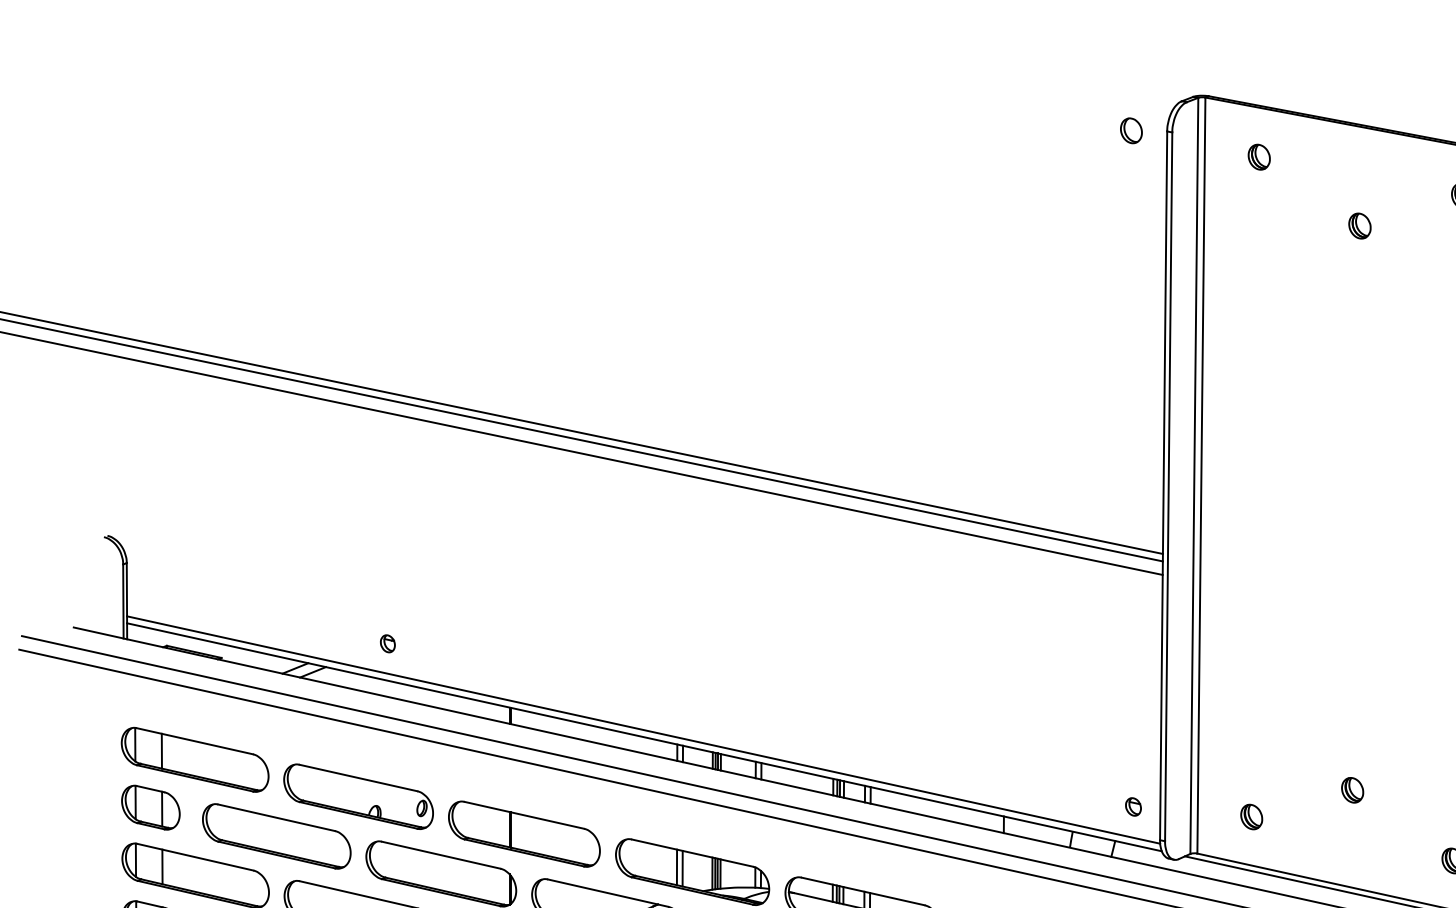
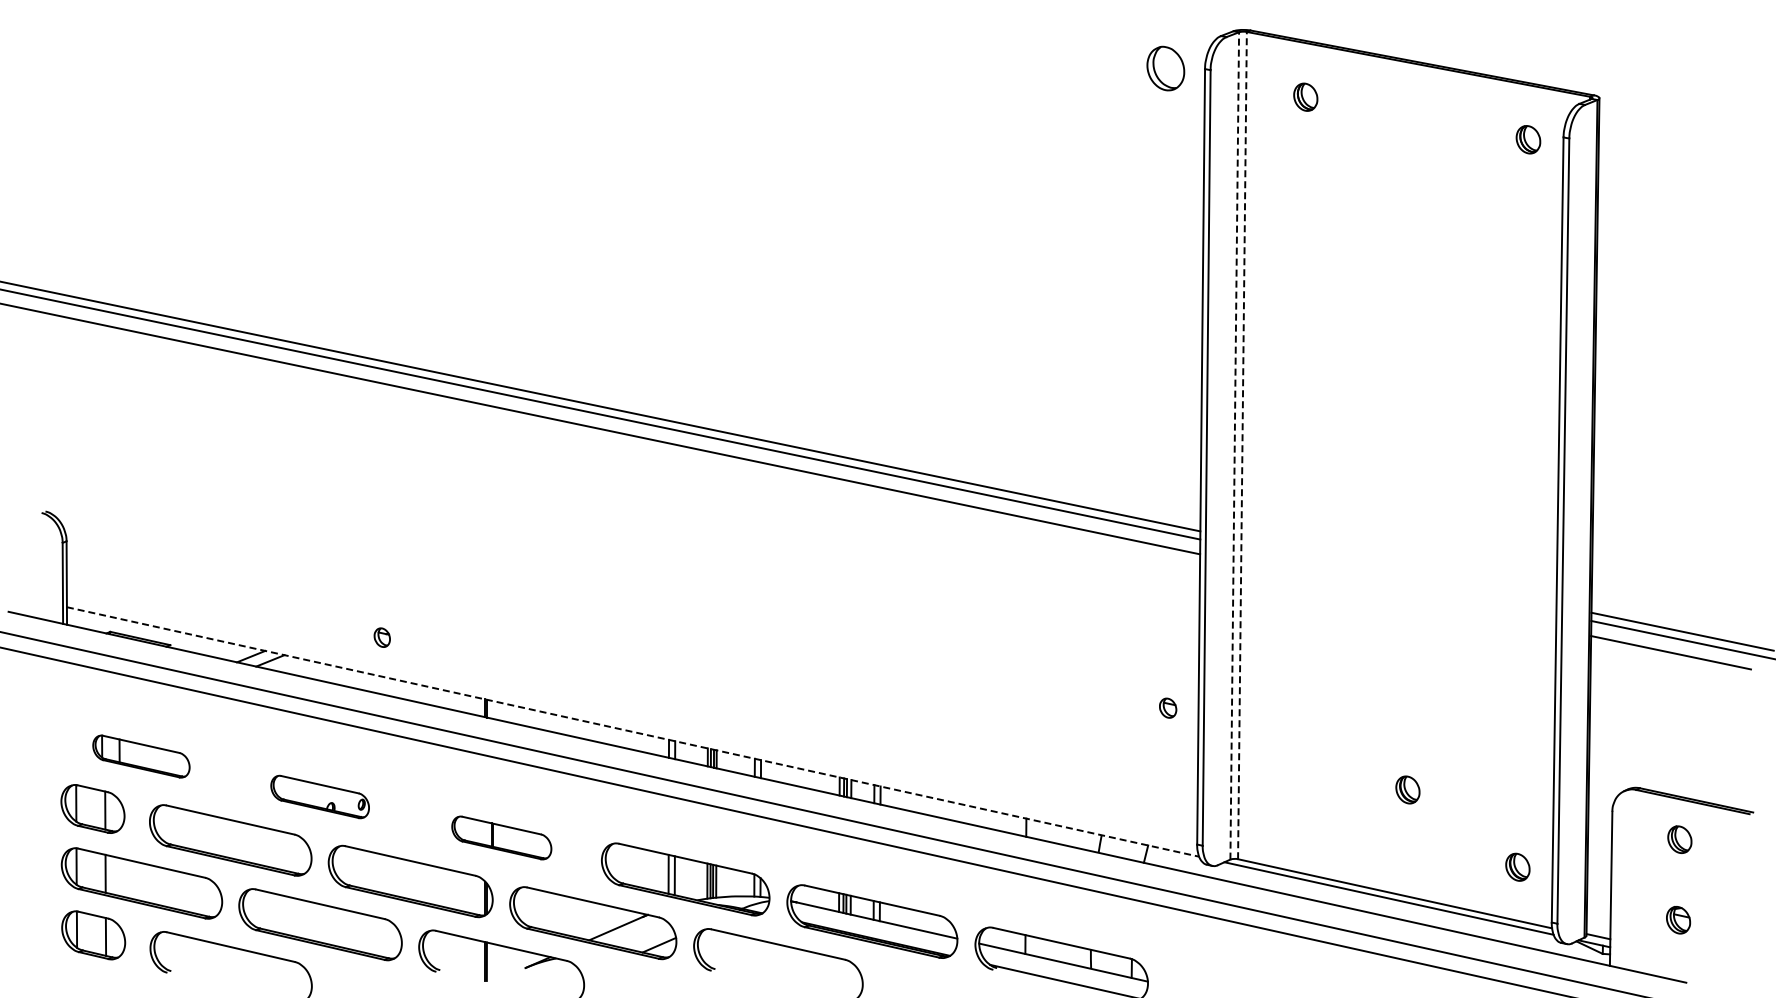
part: (1131, 130) -> (1165, 67), size x1.6
part: (1359, 225) -> (1415, 172), removed
line: (1194, 475) -> (1234, 445), solid -> dashed
line: (1201, 475) -> (1242, 445), solid -> dashed
part: (387, 643) -> (381, 637), moved
line: (643, 729) -> (631, 723), removed
line: (644, 736) -> (633, 731), solid -> dashed
part: (195, 759) -> (141, 756), size x0.6
part: (357, 796) -> (319, 796), size x0.6
part: (1133, 806) -> (1168, 707), moved
part: (1251, 816) -> (1297, 818), removed
part: (524, 833) -> (501, 837), size x0.6

